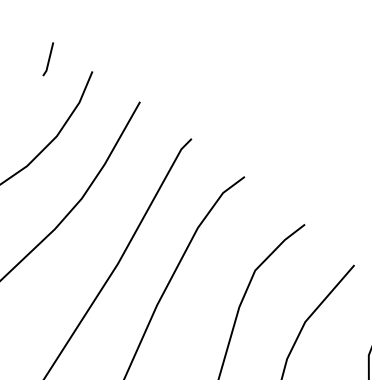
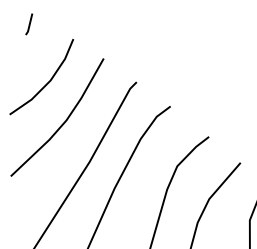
line: (48, 59) -> (29, 24), moved

